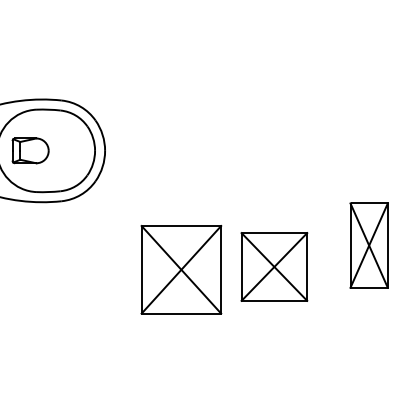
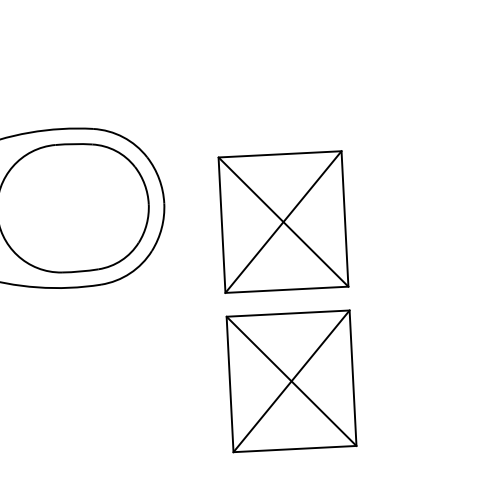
part: (30, 150) -> (48, 208), removed
part: (181, 166) -> (283, 221), added
part: (274, 266) -> (435, 368), removed

